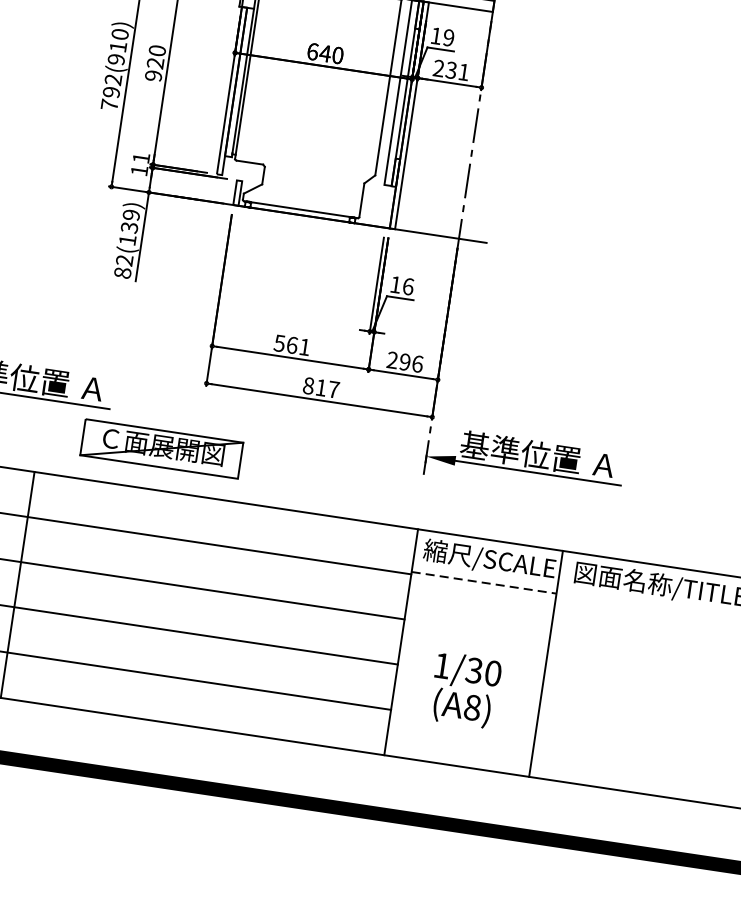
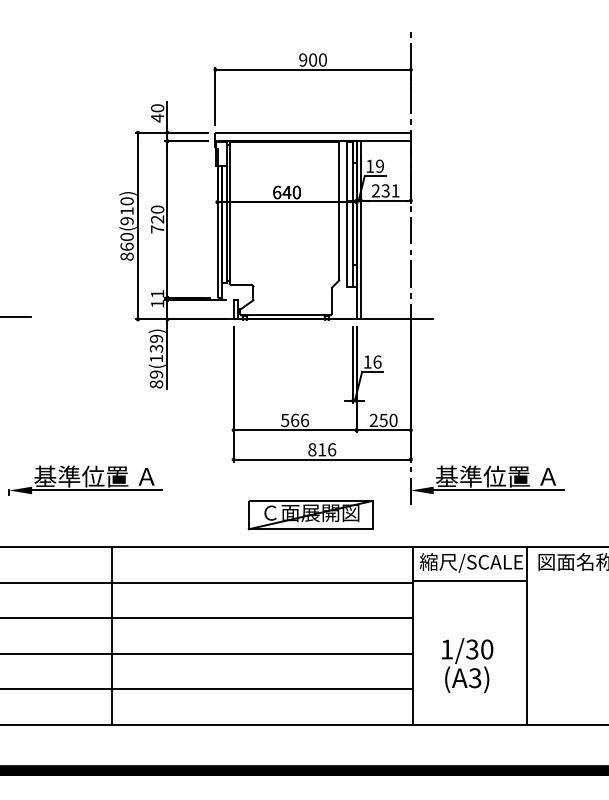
text: (153, 76) -> (157, 229), 920 -> 720
text: (110, 91) -> (126, 246), 792(910) -> 860(910)
text: (124, 260) -> (156, 374), 82(139) -> 89(139)
text: (305, 347) -> (305, 420), 561 -> 566
text: (411, 361) -> (388, 419), 296 -> 250
text: (334, 389) -> (332, 449), 817 -> 816
part: (161, 449) -> (310, 515), moved
line: (483, 582) -> (469, 580), dashed -> solid
text: (471, 707) -> (474, 678), (A8) -> (A3)

